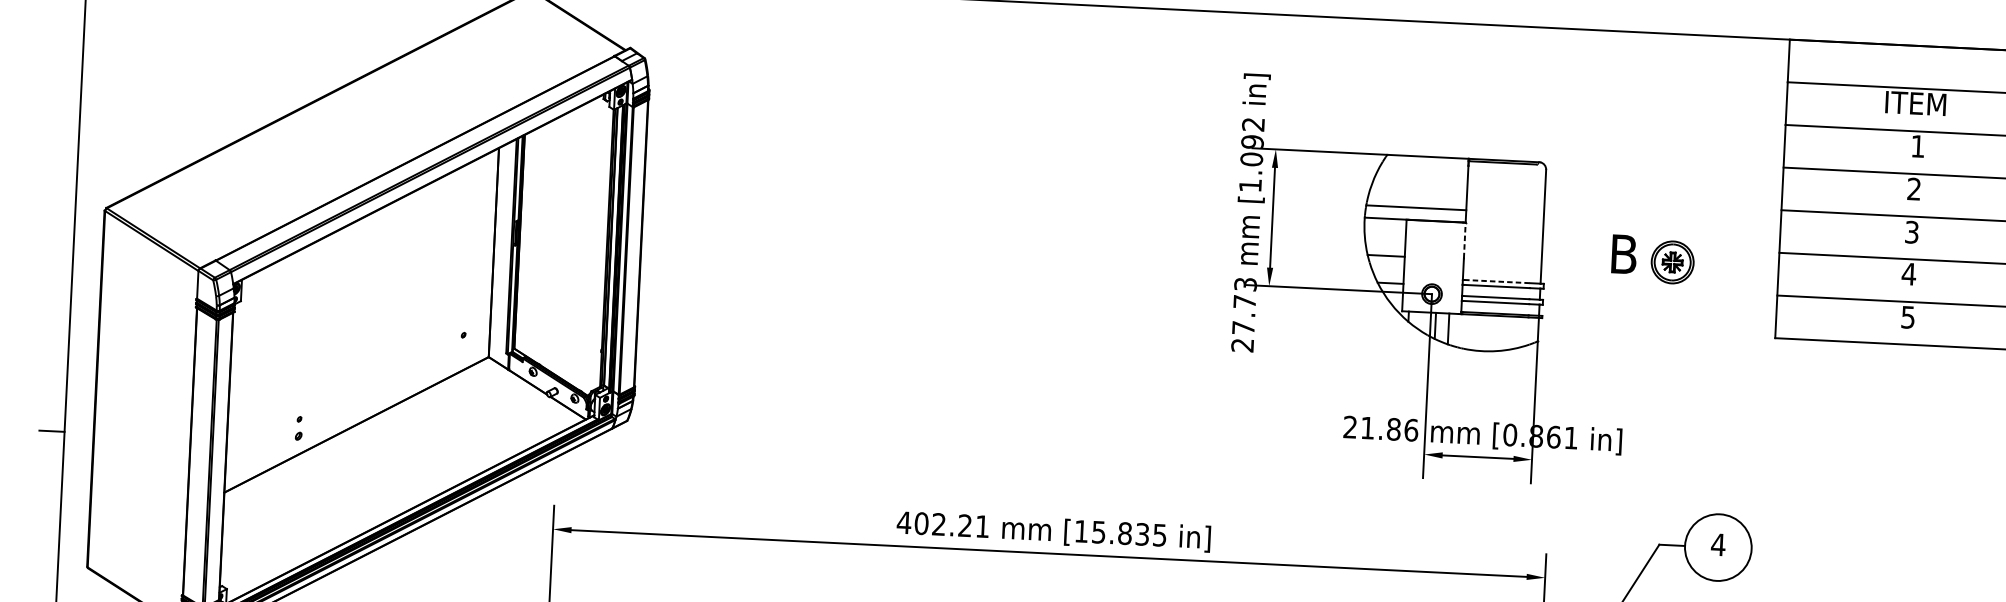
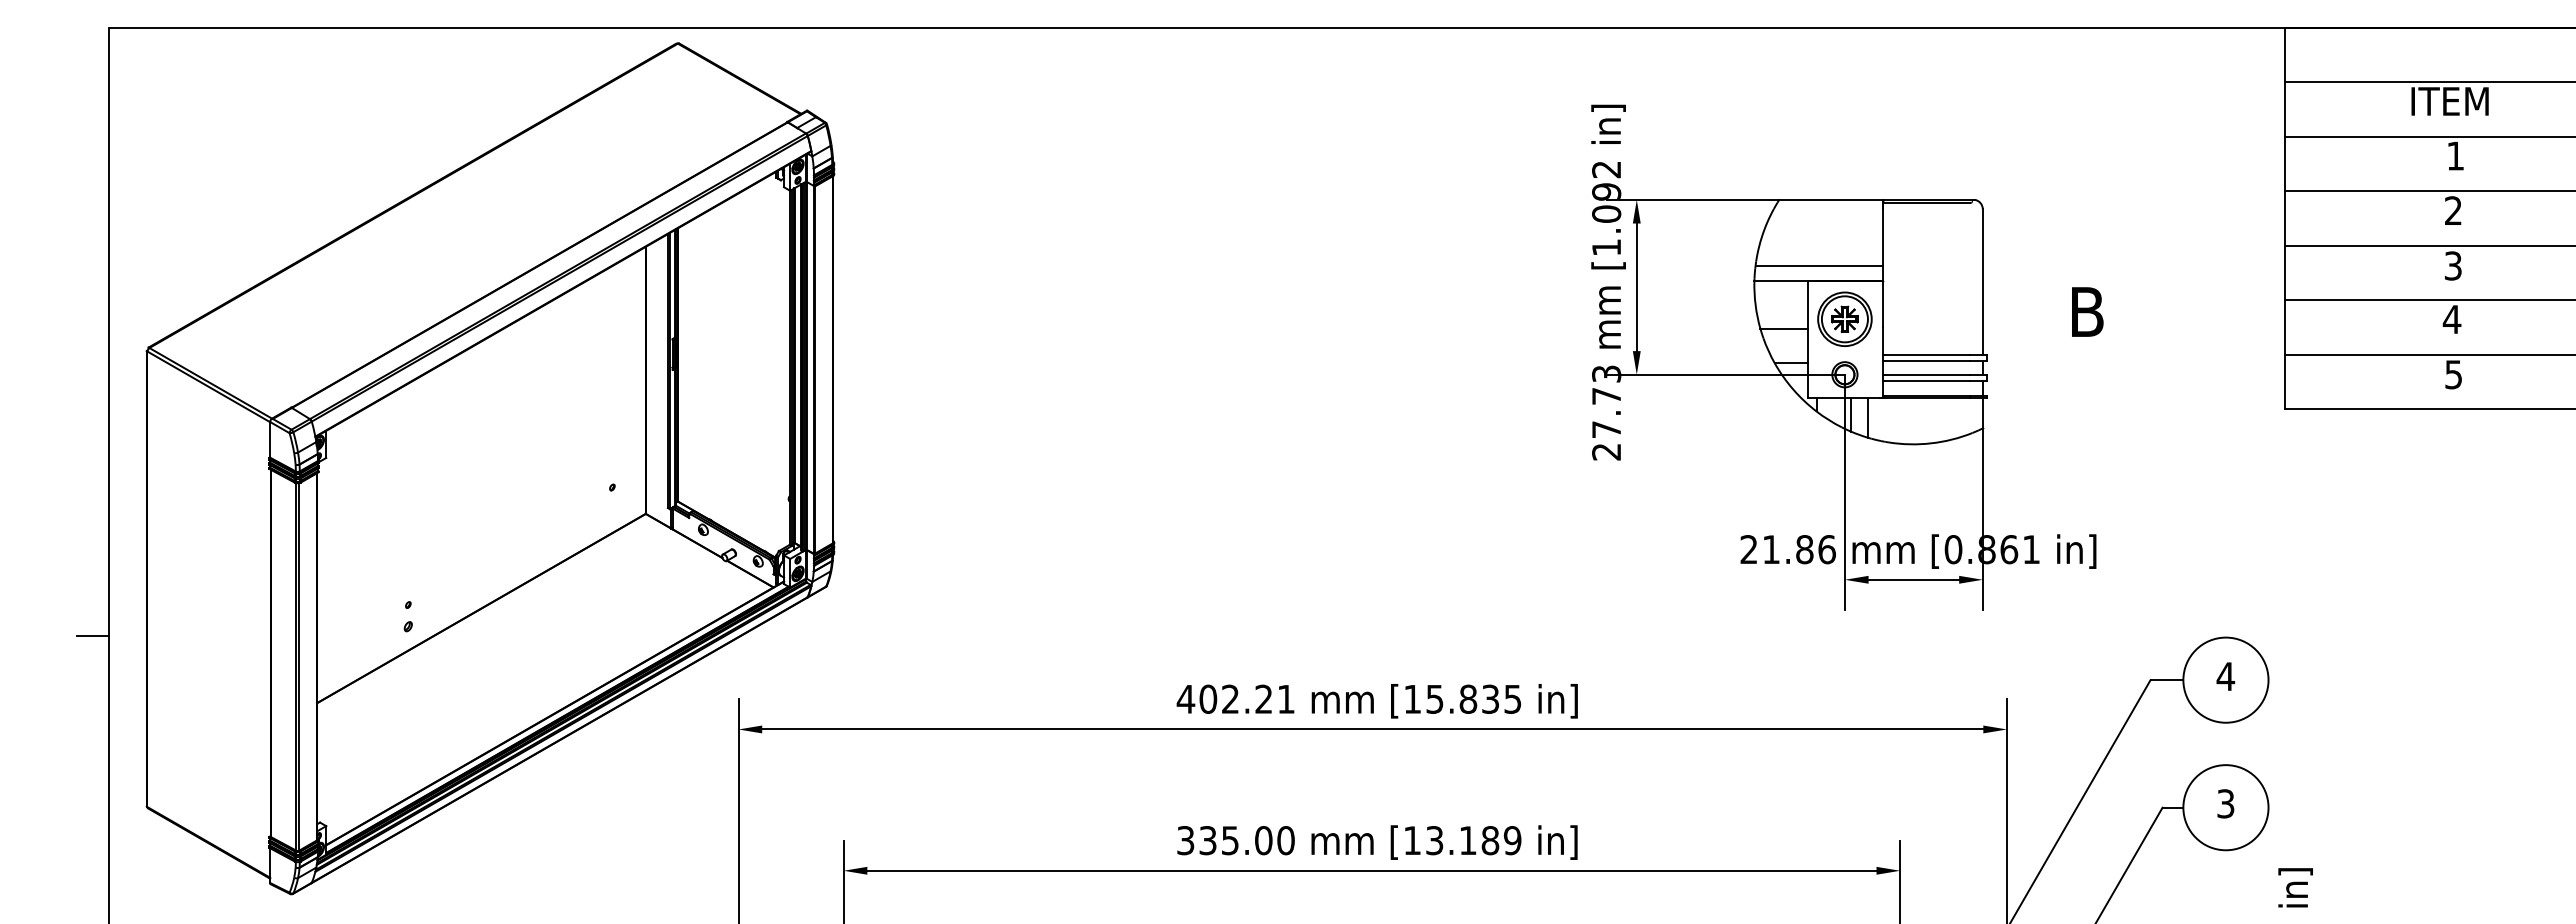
line: (1464, 240) -> (1883, 304), dashed -> solid
part: (1672, 261) -> (1844, 318), moved
line: (1497, 281) -> (1927, 354), dashed -> solid

